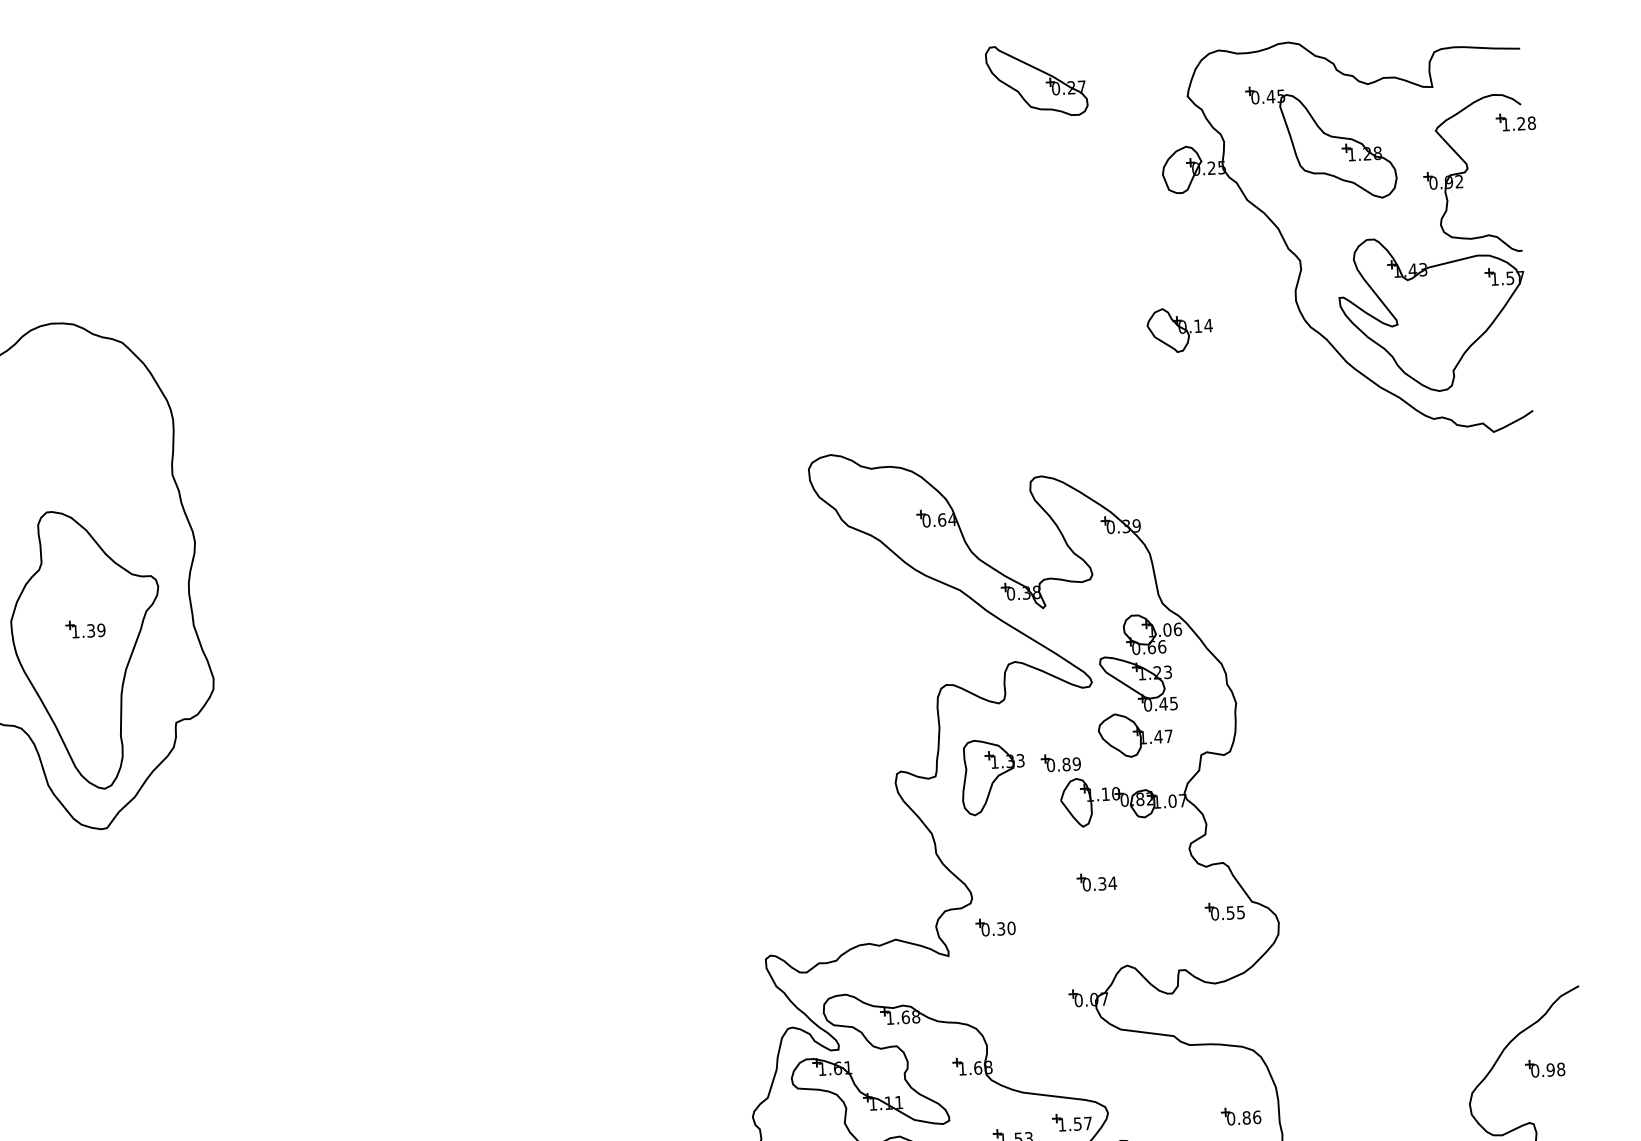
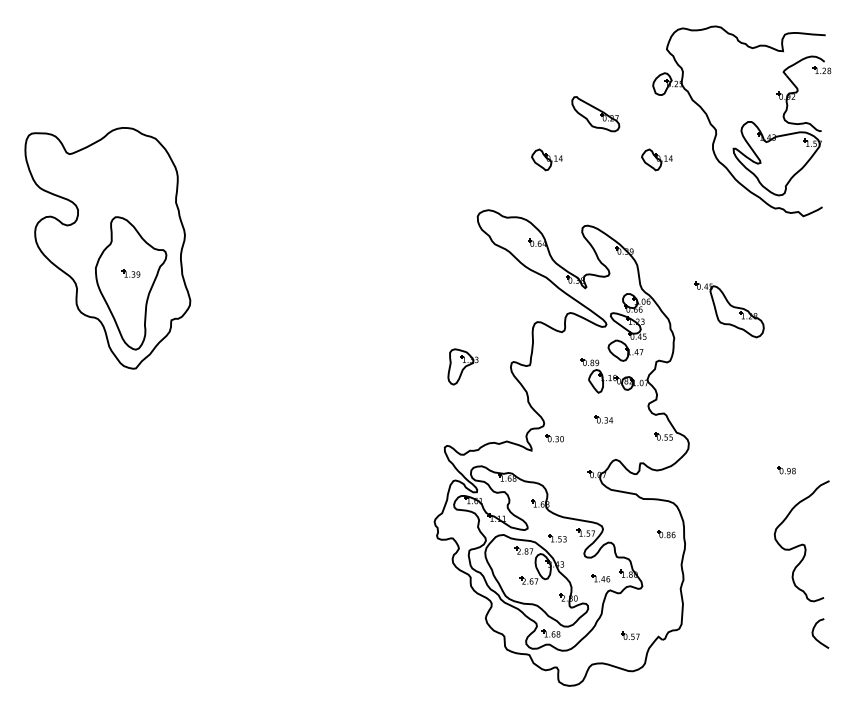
part: (1036, 81) -> (595, 114), moved
part: (1322, 142) -> (729, 309), moved
part: (946, 341) -> (546, 159), added
part: (991, 776) -> (462, 366), moved
part: (1545, 1069) -> (786, 470), moved

